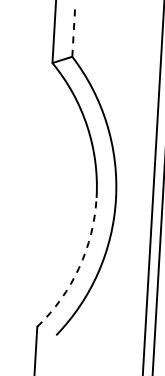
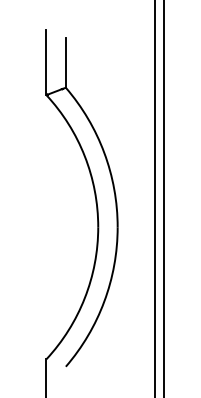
line: (73, 31) -> (65, 62), dashed -> solid
arc: (78, 268) -> (84, 298), dashed -> solid

